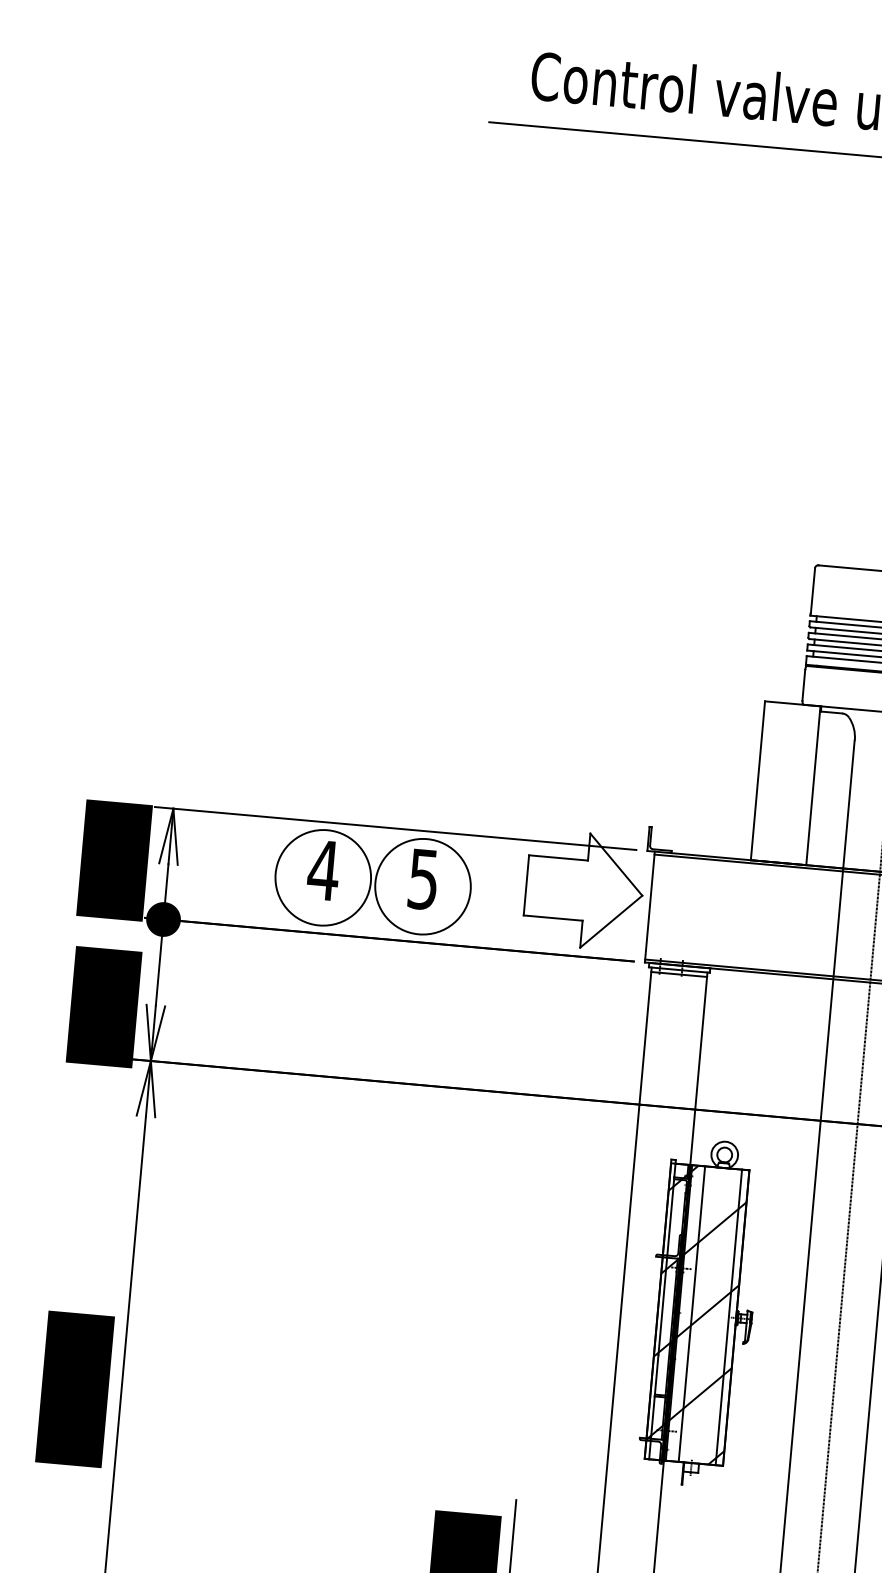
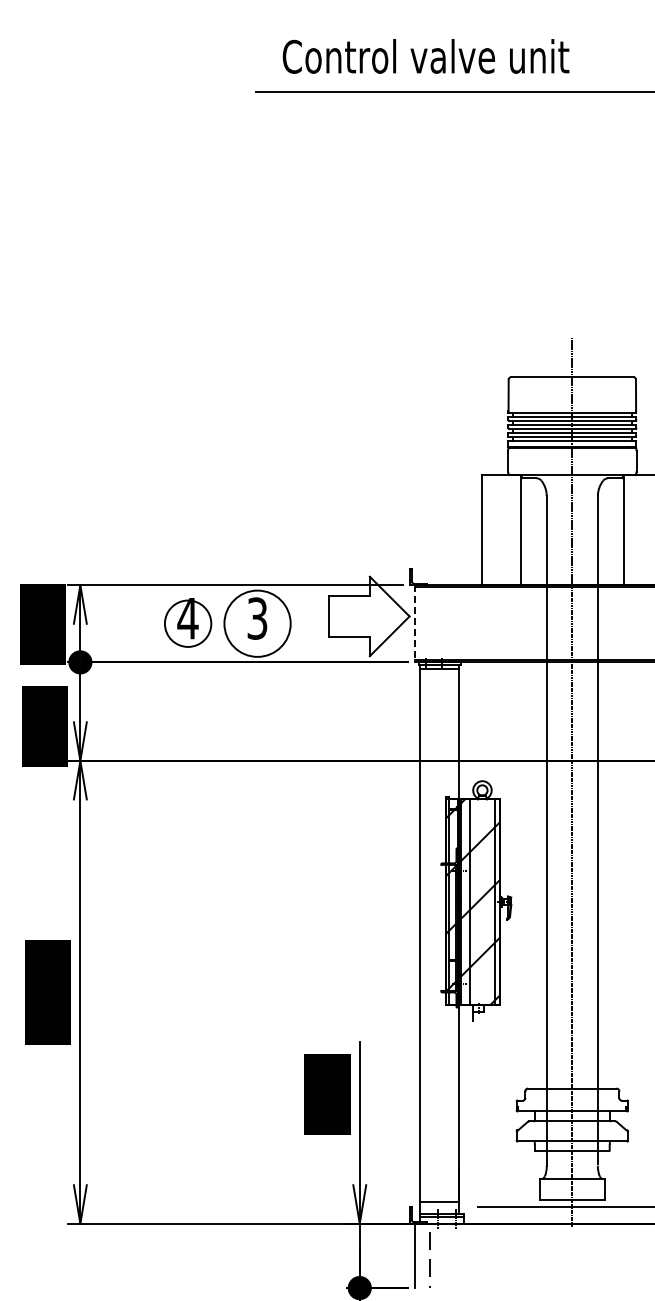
circle: (322, 877) -> (187, 623), size x0.7
text: (423, 879) -> (257, 618), 5 -> 3
line: (649, 906) -> (415, 623), solid -> dashed

